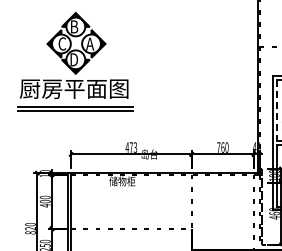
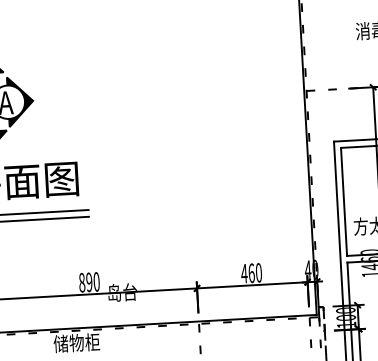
line: (277, 110) -> (344, 201), dashed -> solid
text: (131, 147) -> (89, 281), 473 -> 890
text: (218, 147) -> (243, 273), 760 -> 460

